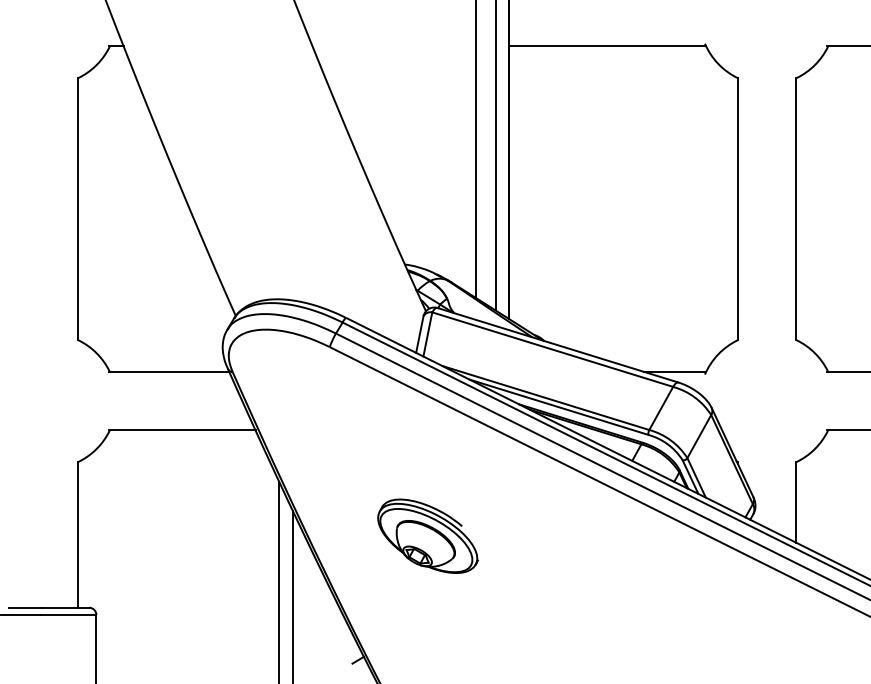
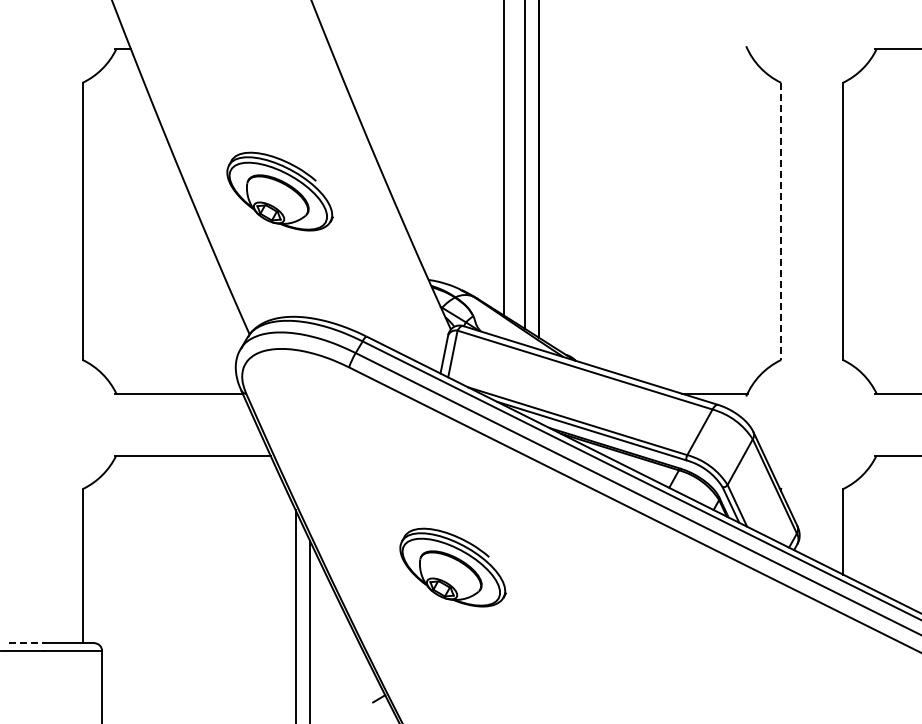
line: (606, 46) -> (642, 49), removed
part: (264, 180) -> (279, 191), added
line: (738, 209) -> (781, 221), solid -> dashed
line: (25, 607) -> (27, 643), solid -> dashed

